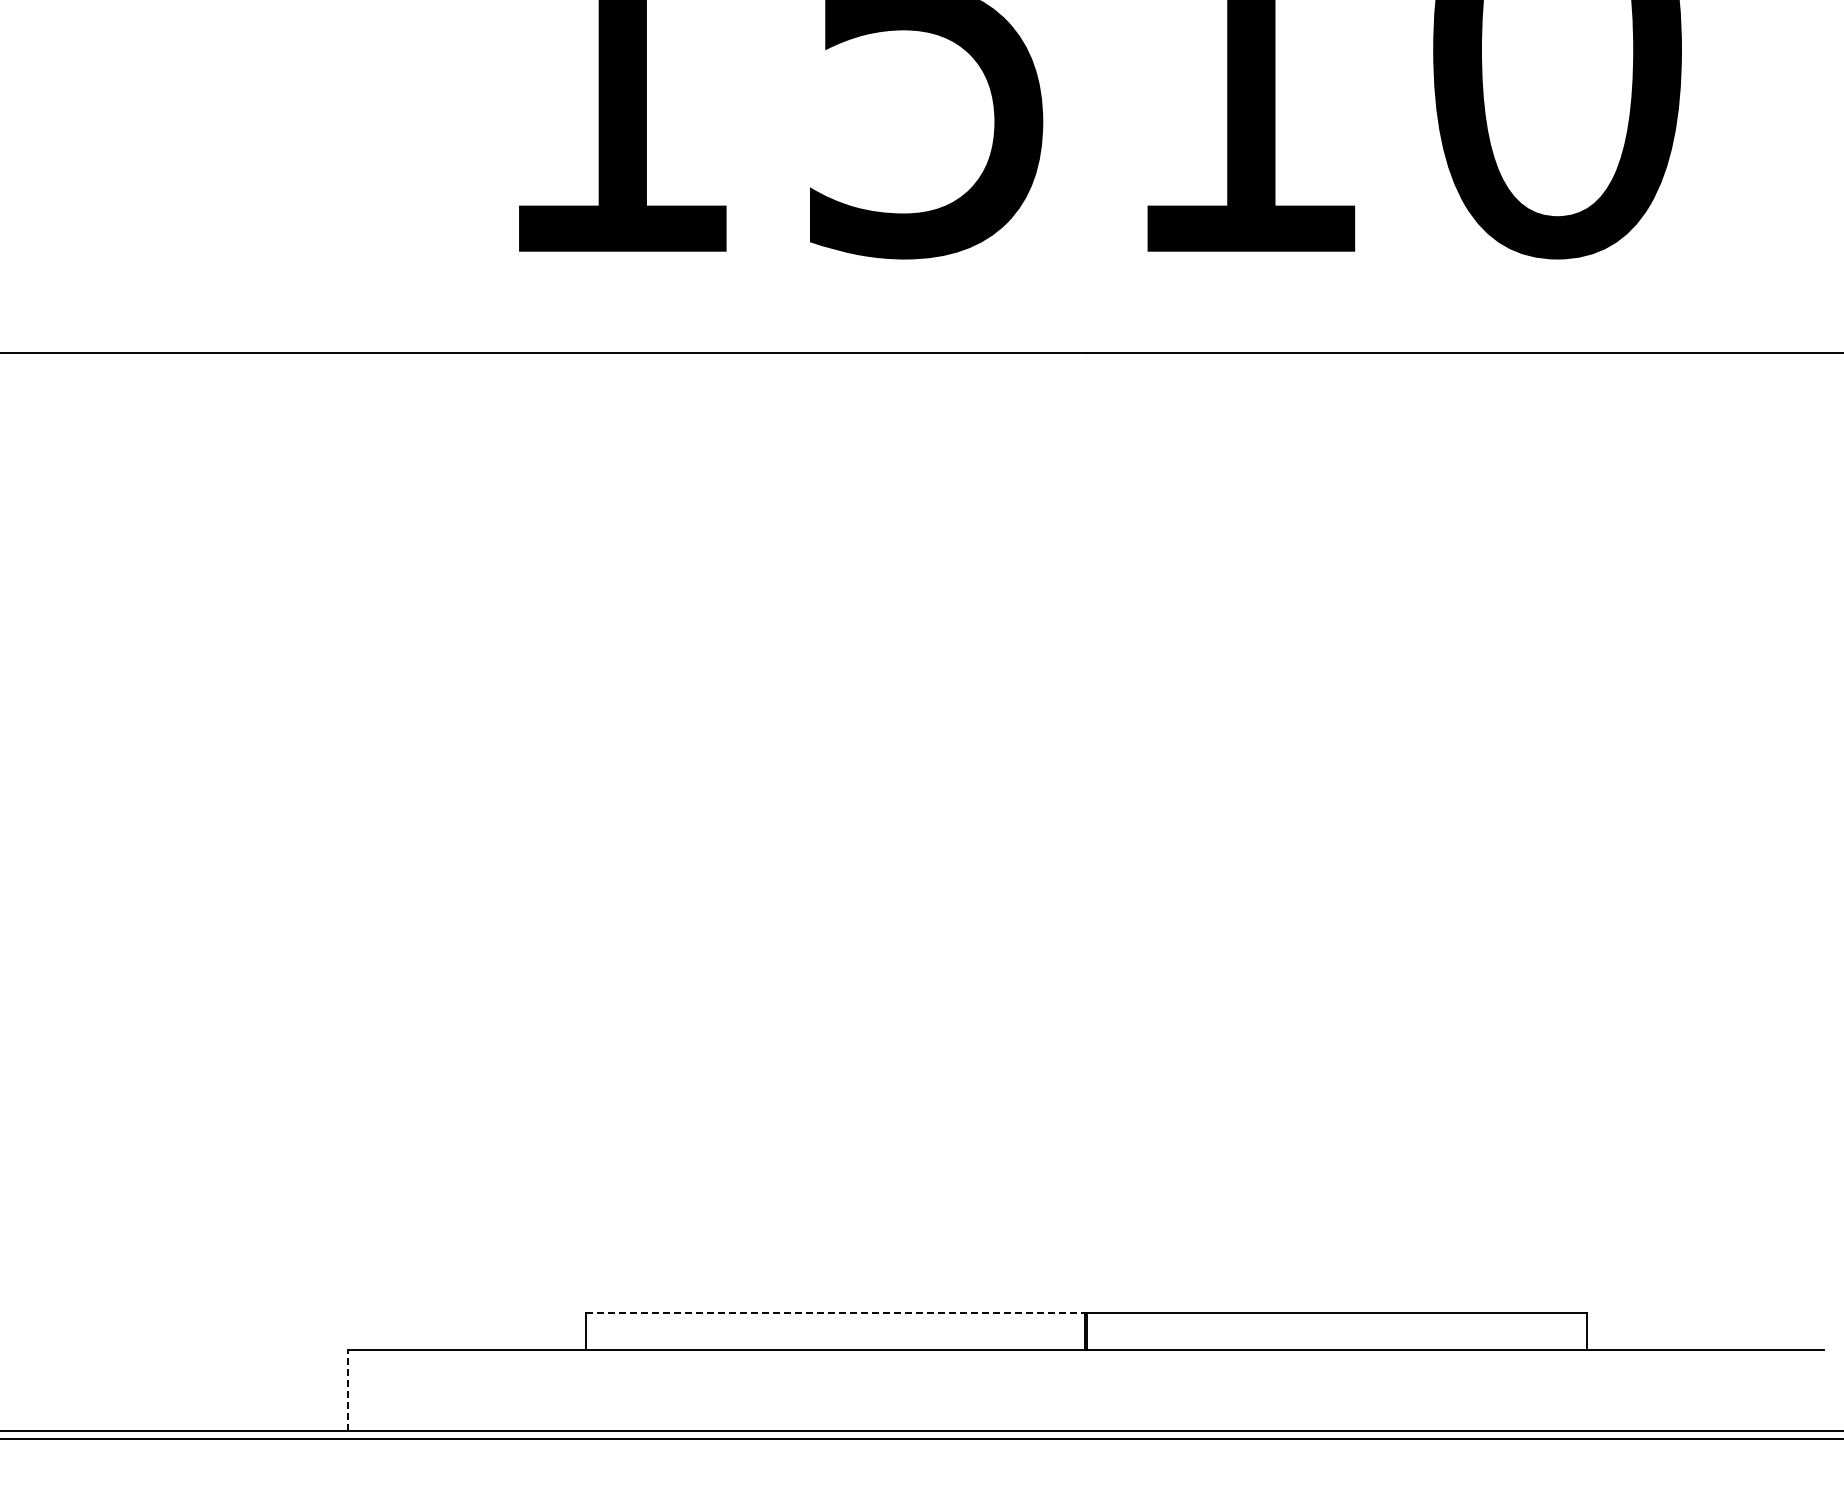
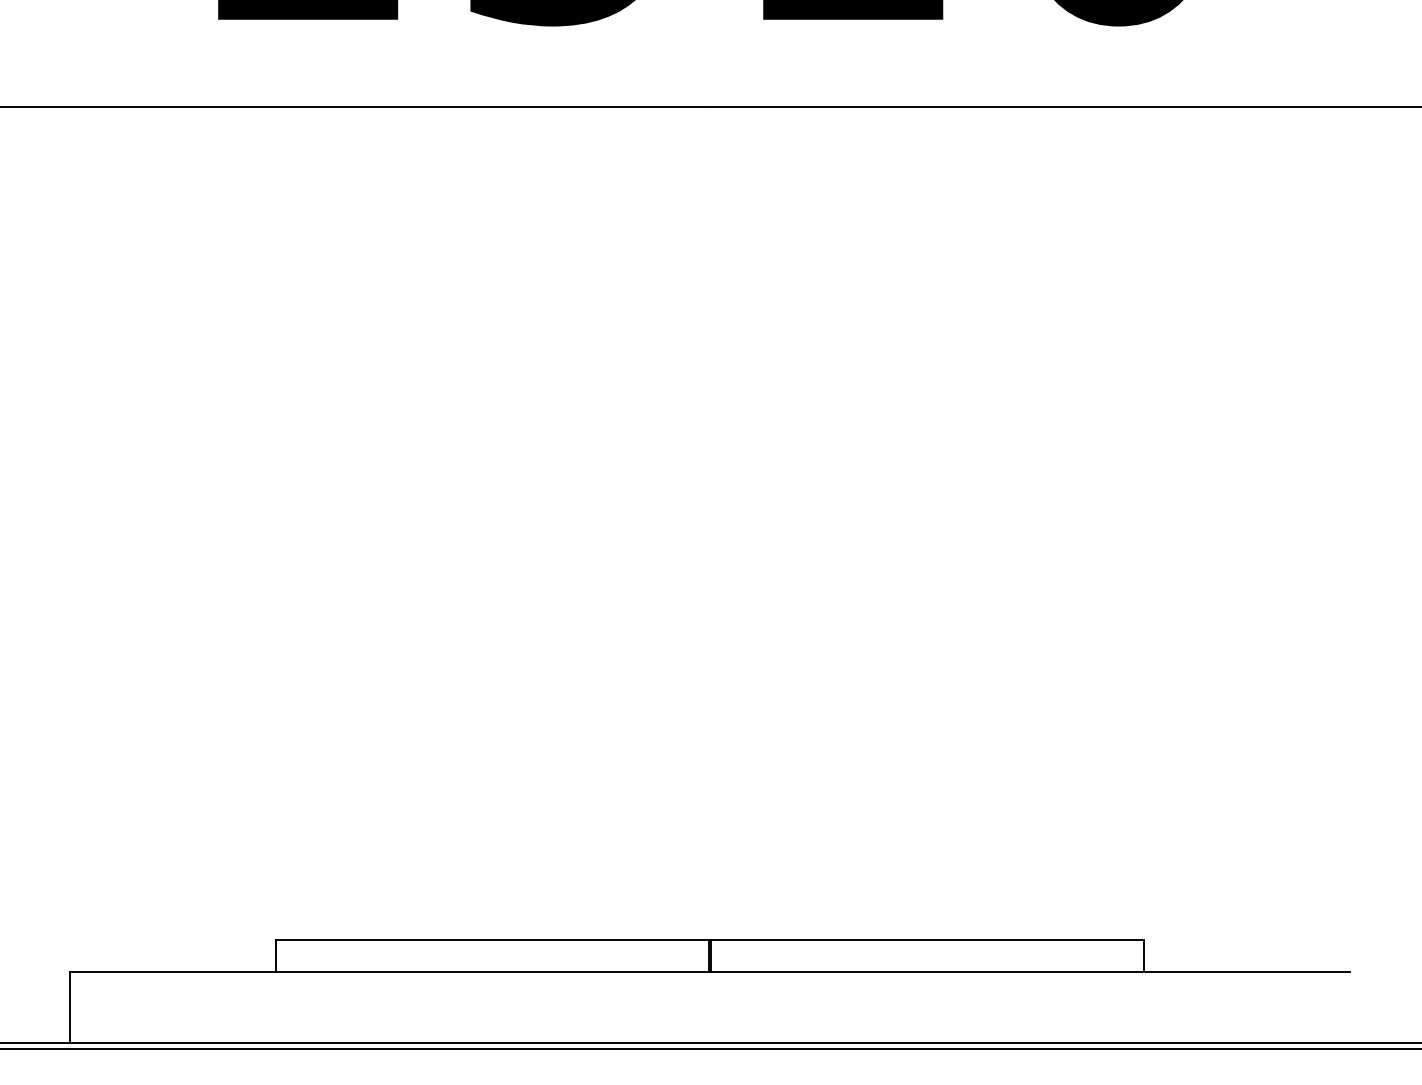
line: (835, 1312) -> (492, 939), dashed -> solid
line: (348, 1390) -> (70, 1007), dashed -> solid

